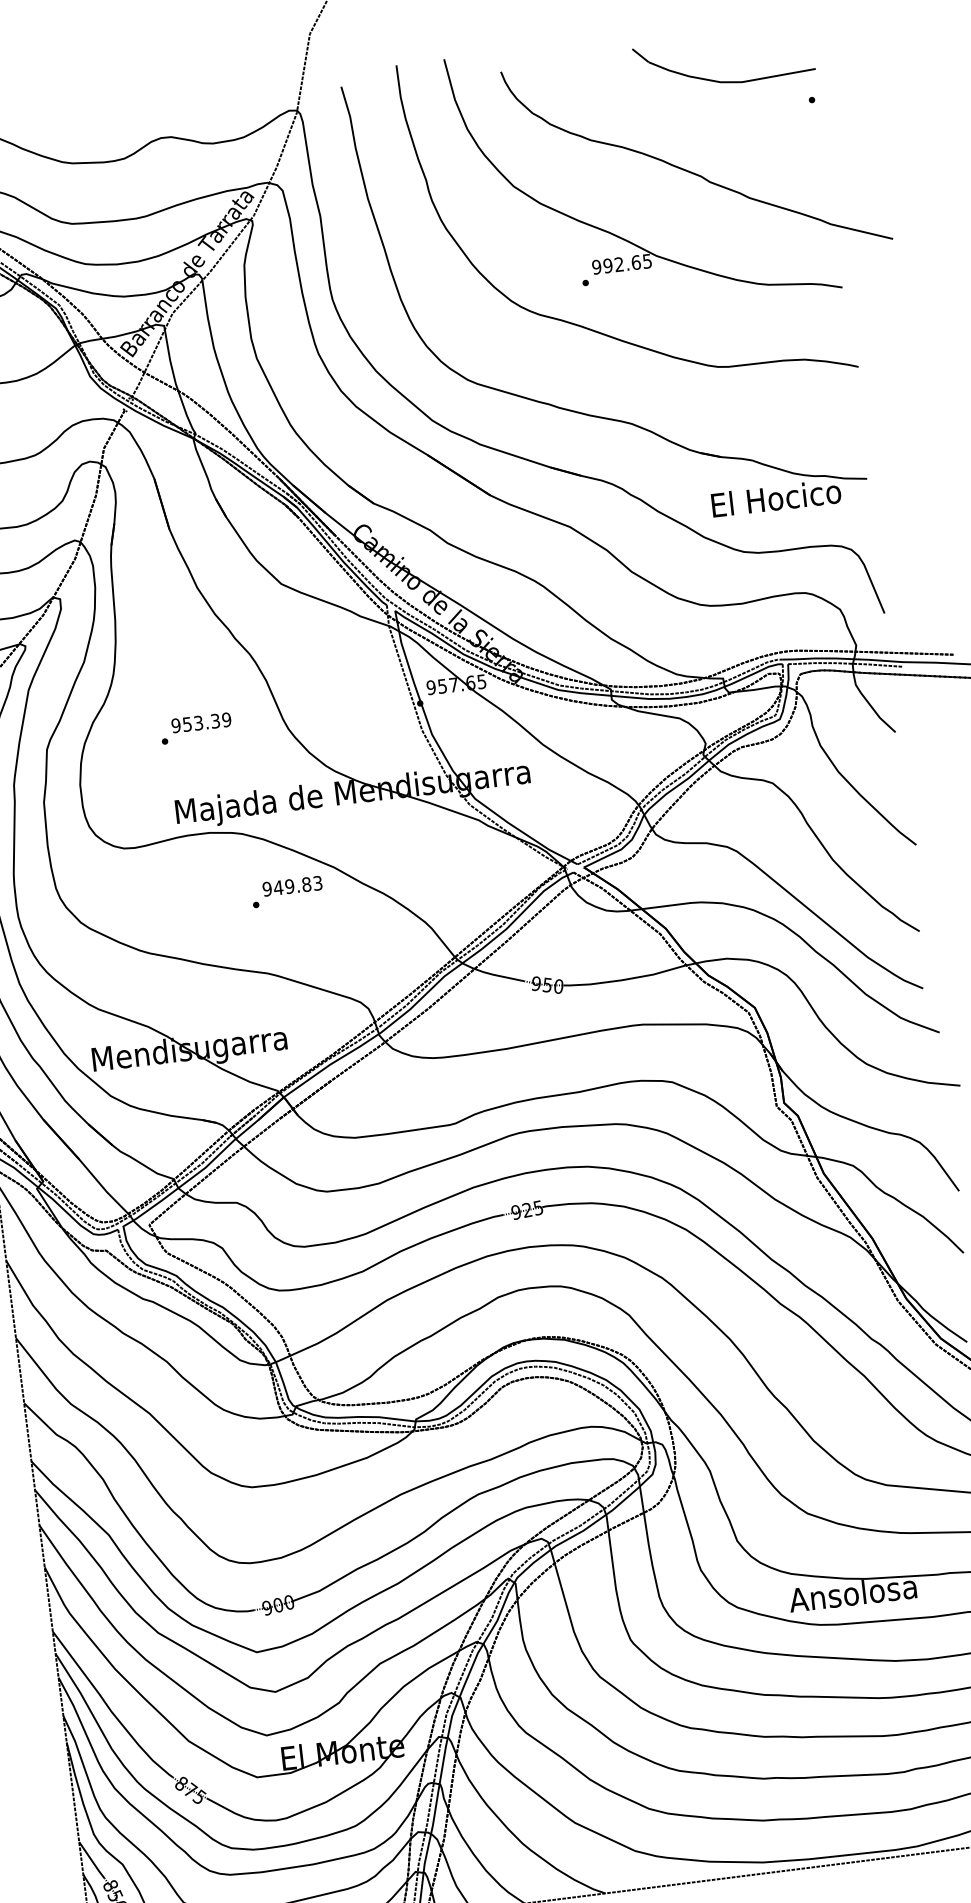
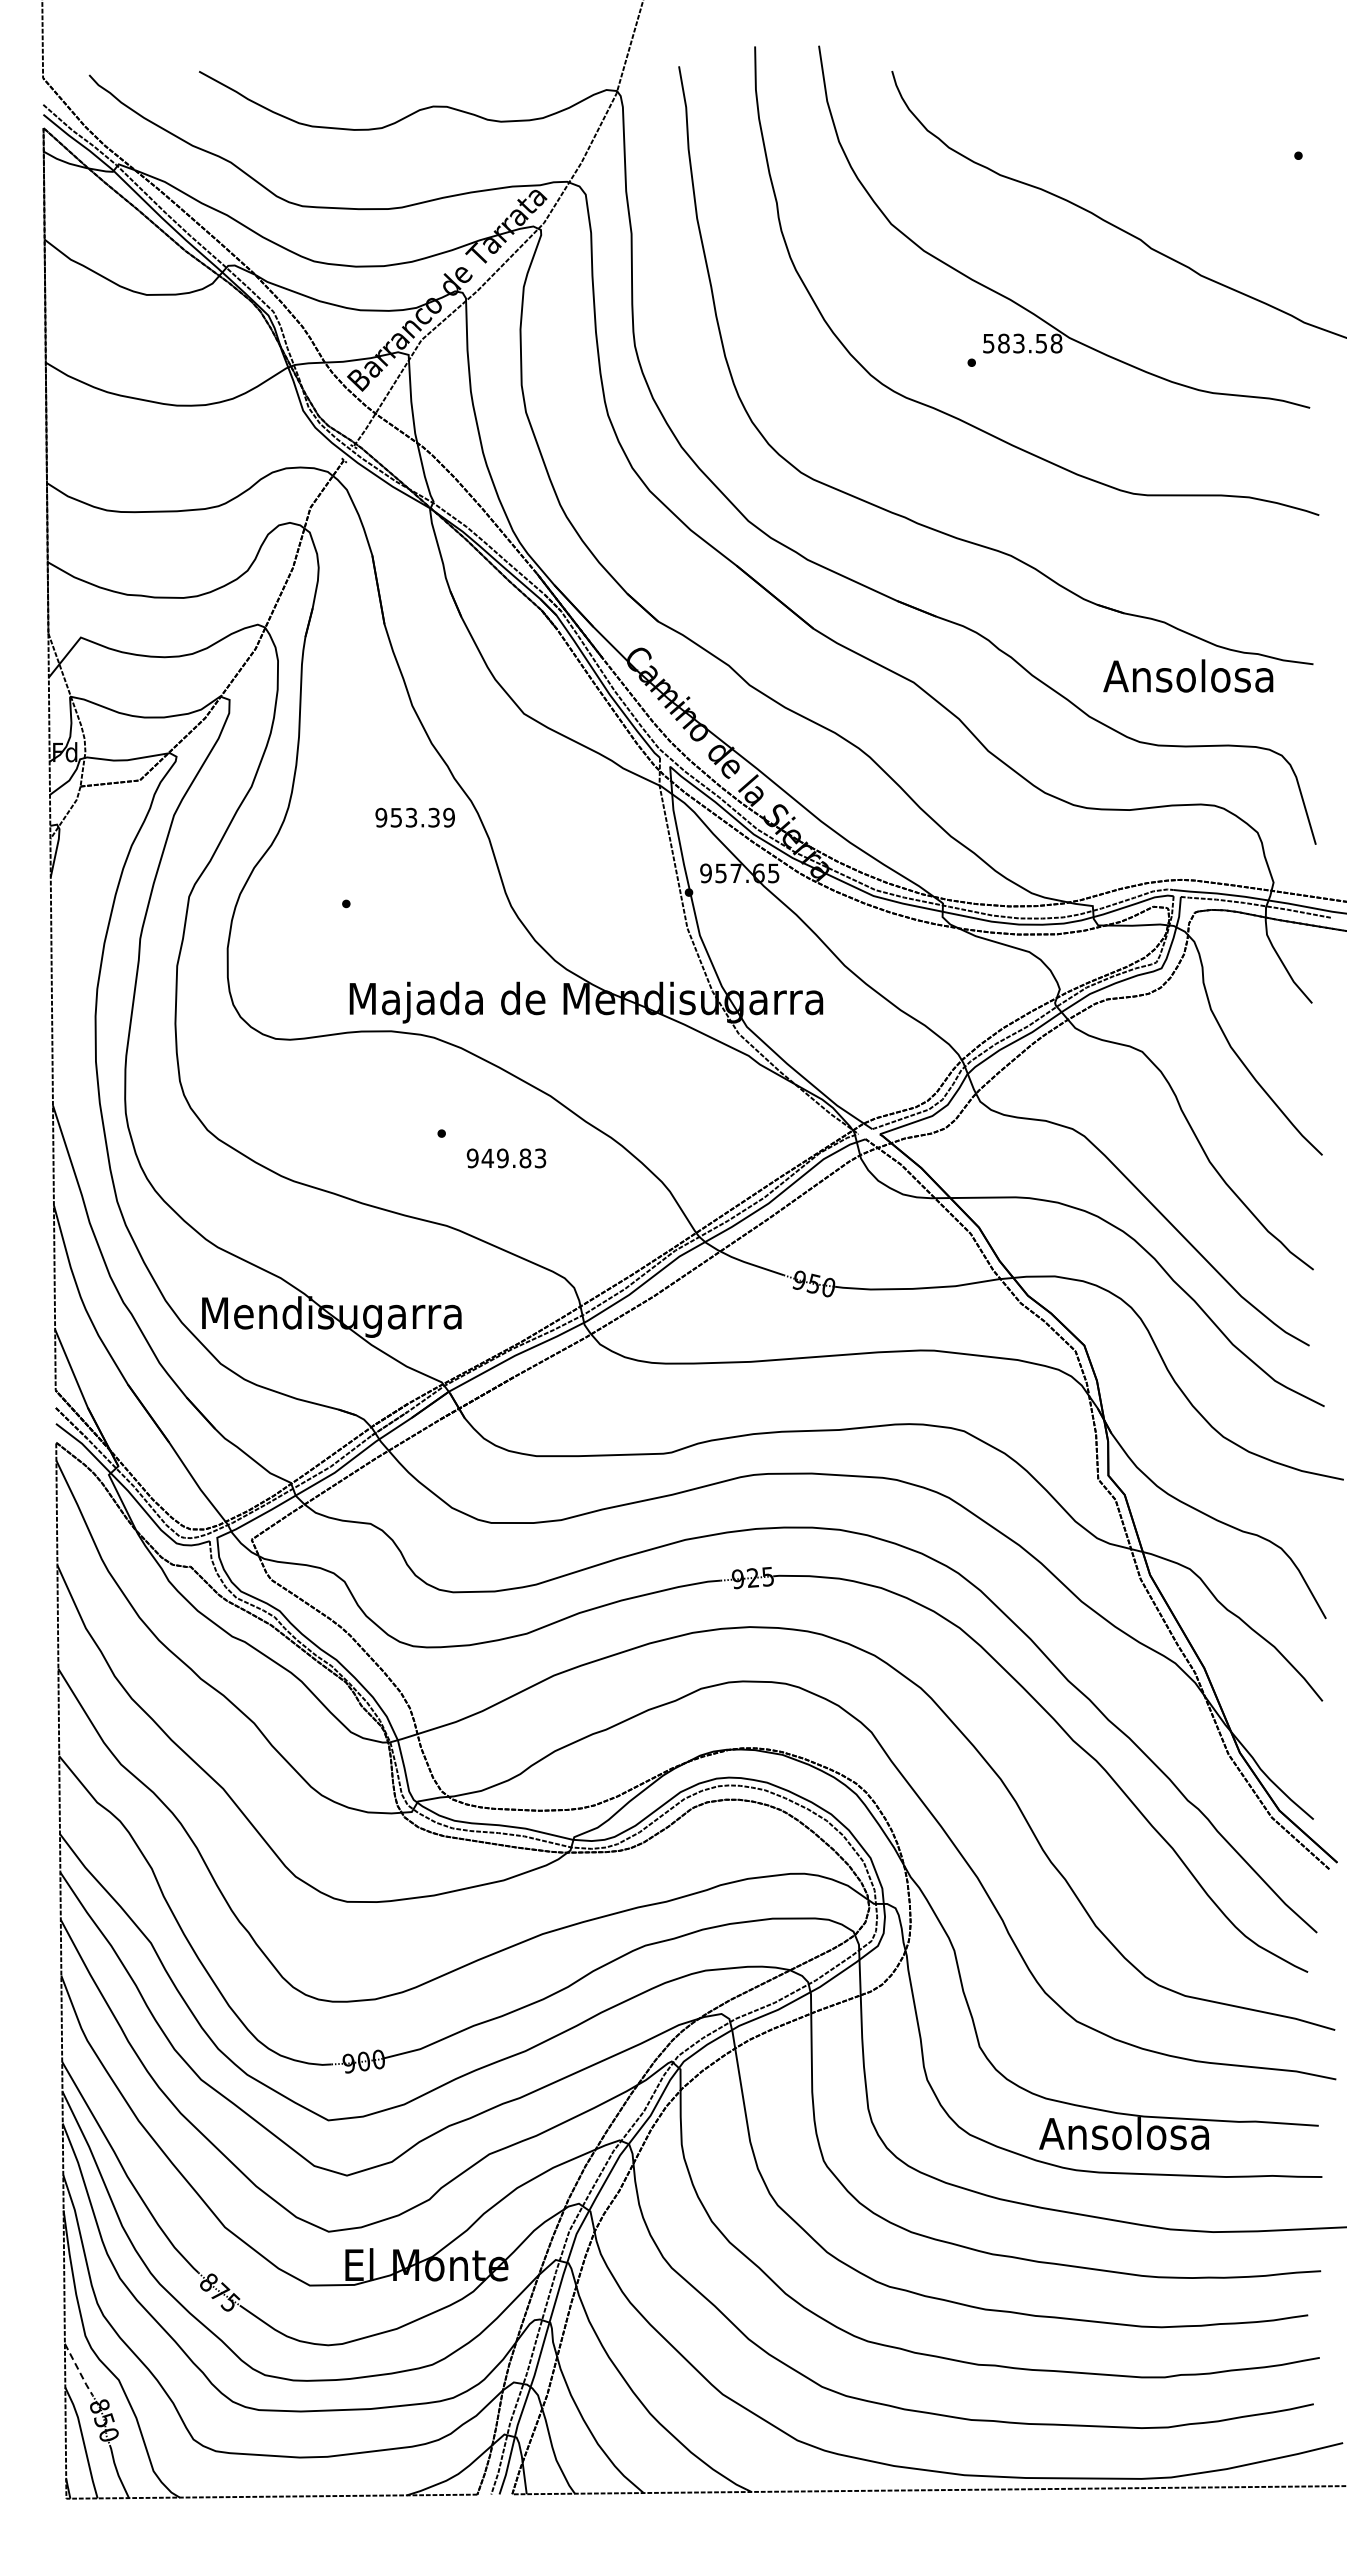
part: (723, 81) -> (1184, 117), removed
text: (621, 264) -> (1022, 343), 992.65 -> 583.58
text: (775, 497) -> (1189, 675), El Hocico -> Ansolosa
text: (200, 722) -> (414, 817), moved
text: (292, 886) -> (506, 1158), moved
line: (92, 1860) -> (79, 2370), solid -> dashed

